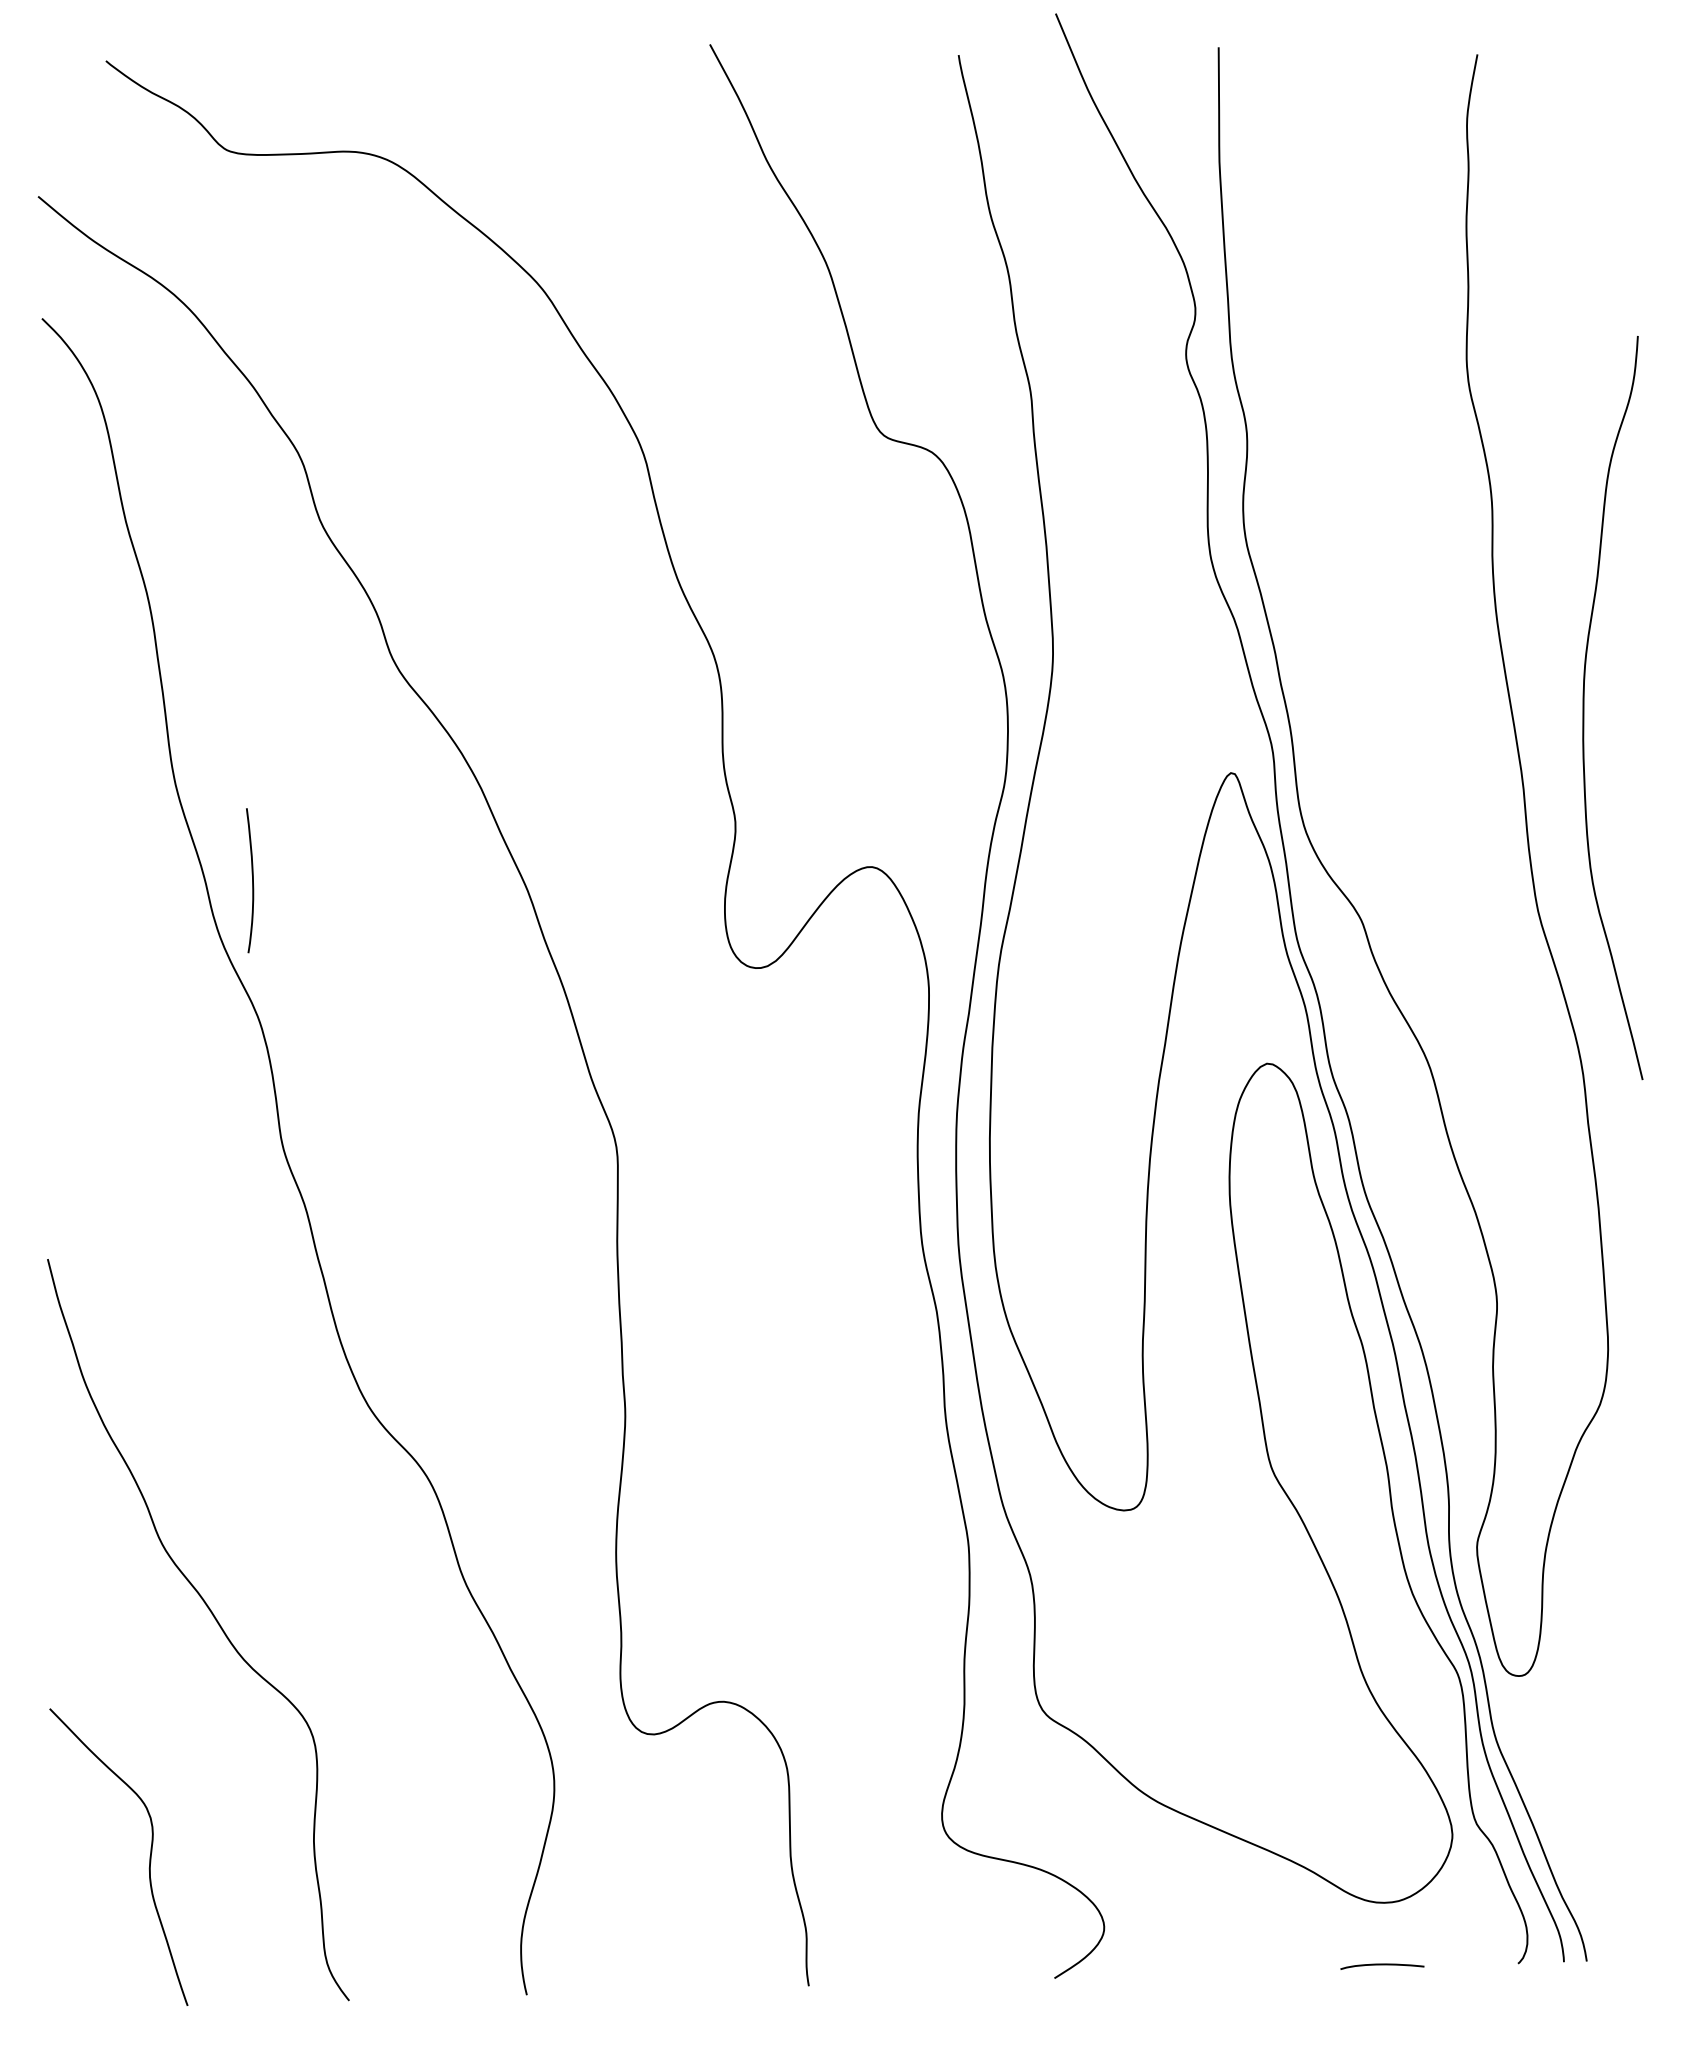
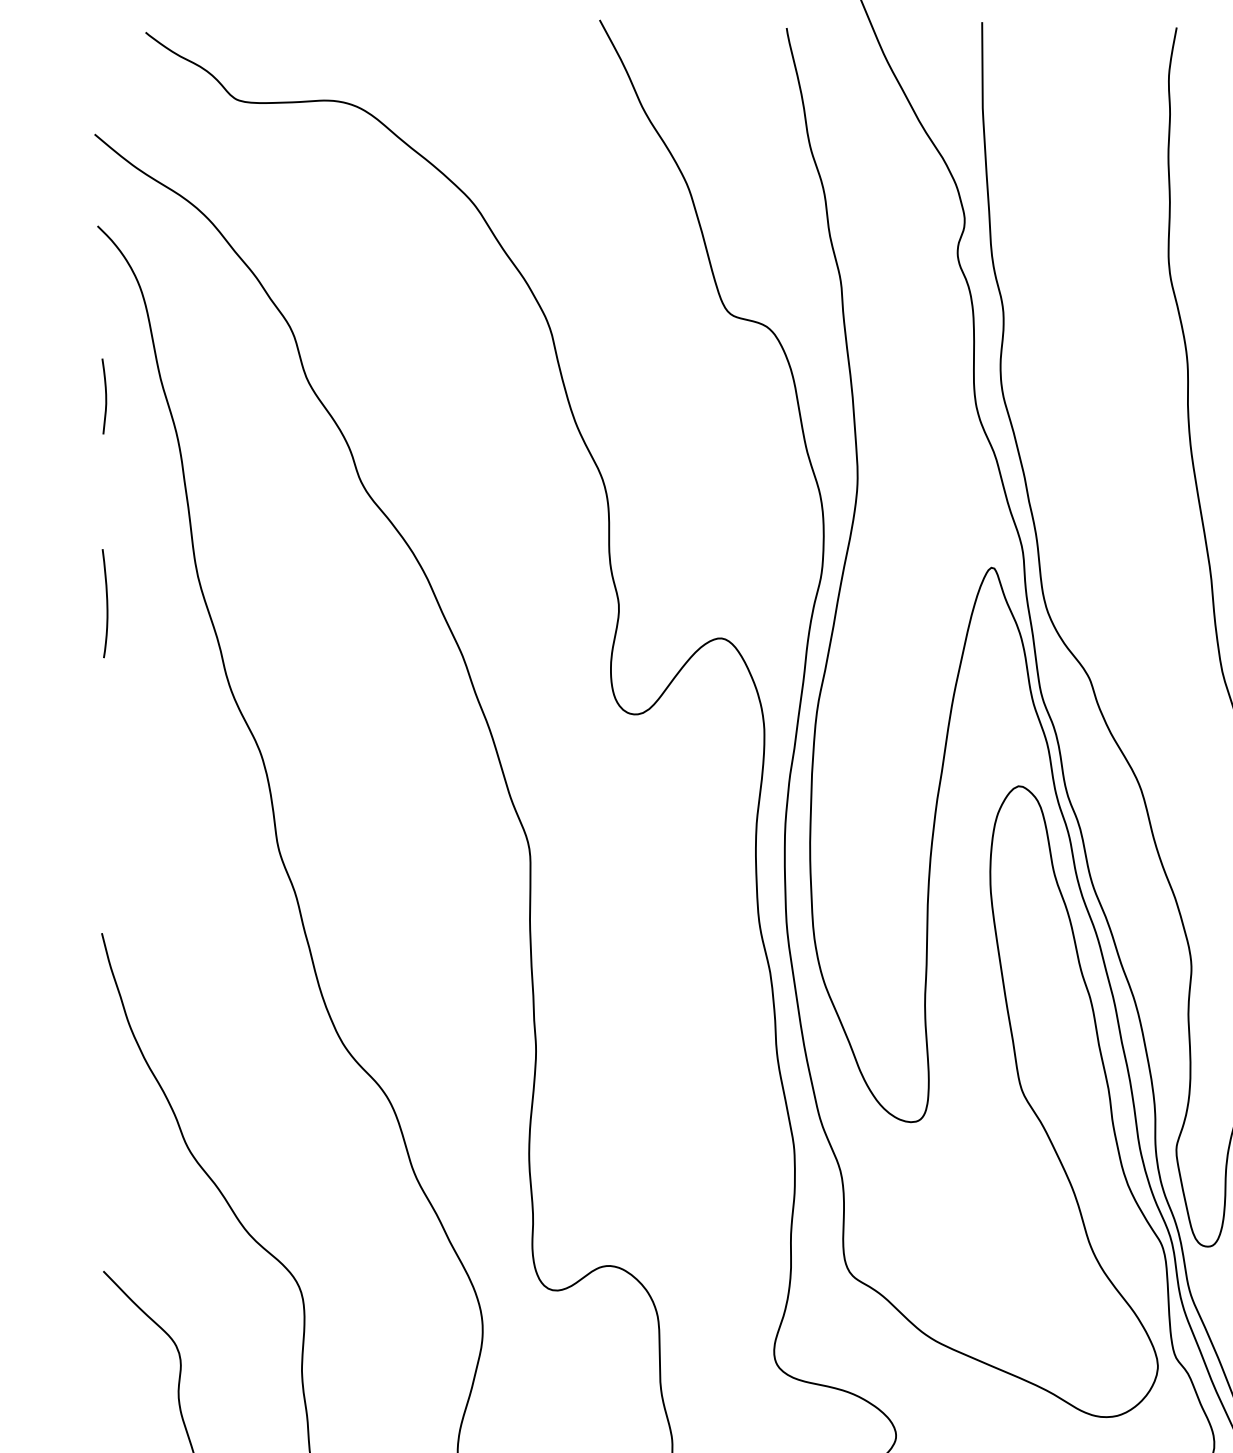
curve: (52, 544) -> (105, 395), added
curve: (252, 880) -> (106, 603), moved

